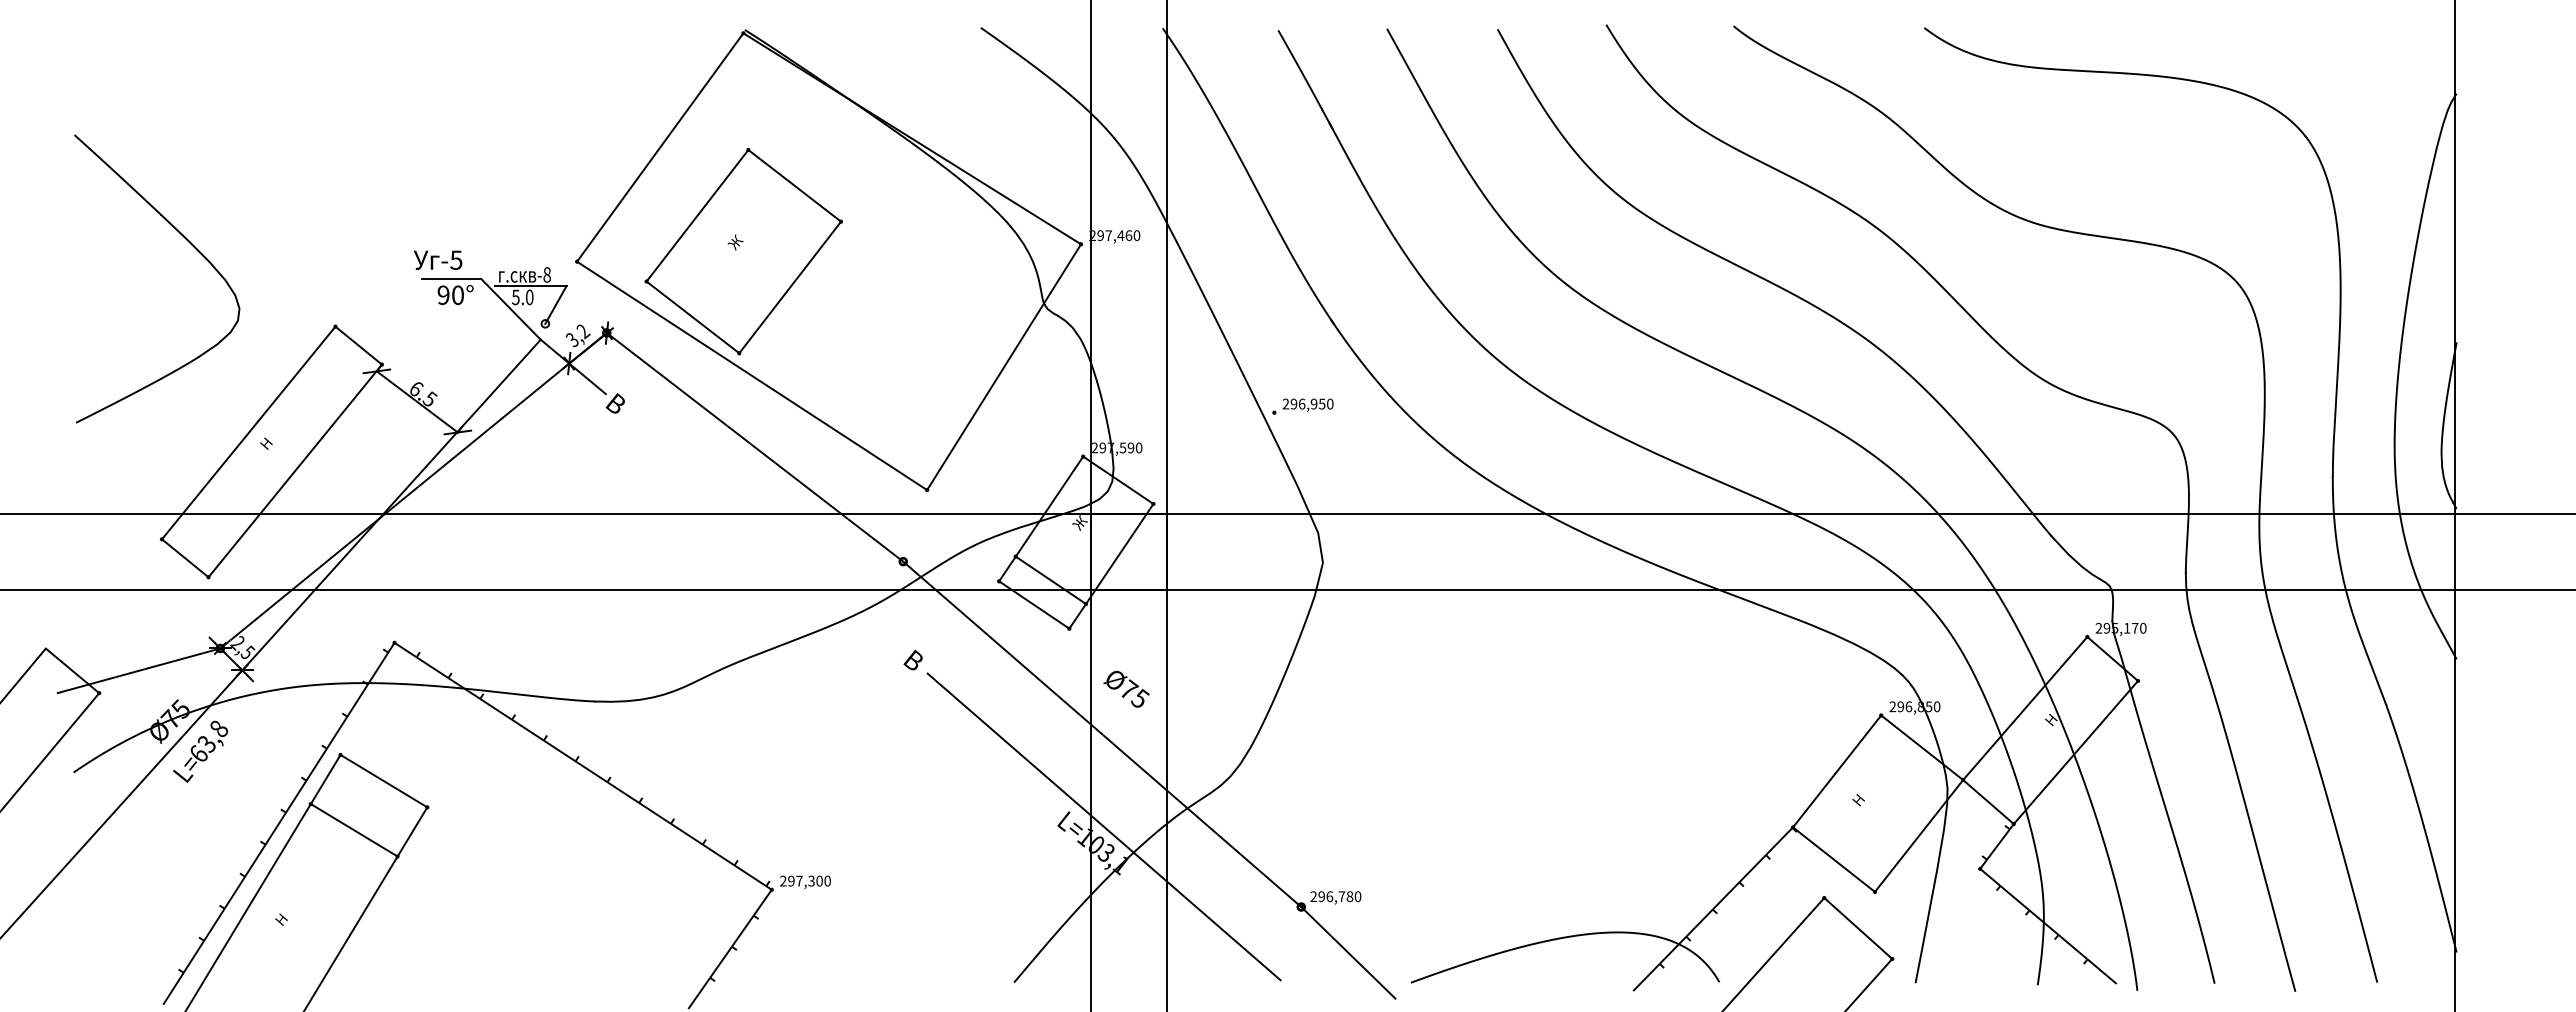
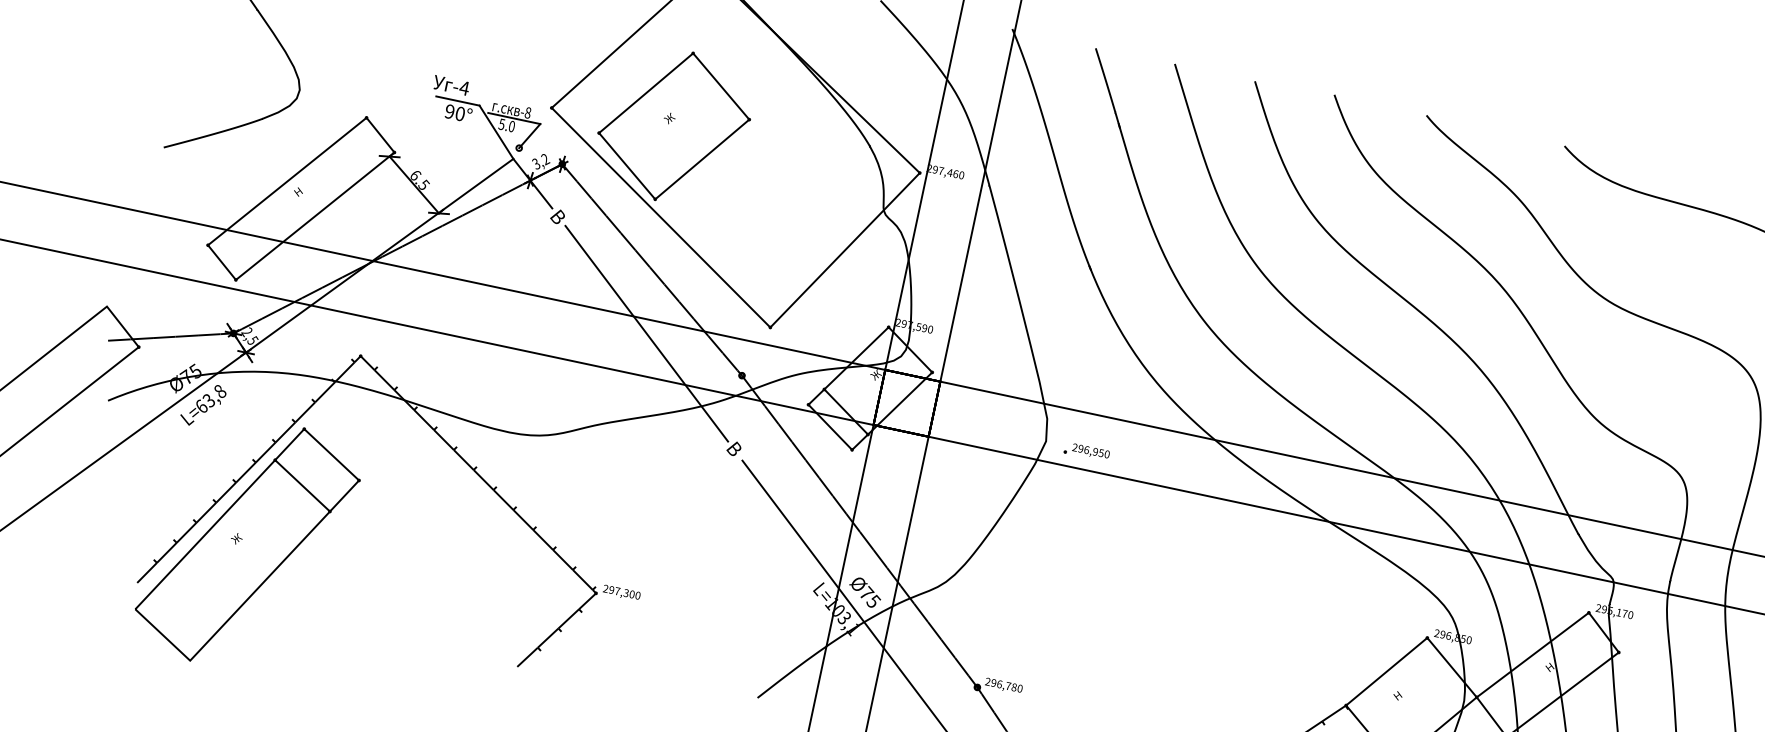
text: (455, 259) -> (463, 87), -5 -> -4
part: (1302, 406) -> (1086, 451), moved
line: (765, 532) -> (646, 333), added
text: (1126, 688) -> (865, 591), moved
text: (282, 918) -> (236, 538), Н -> Ж

